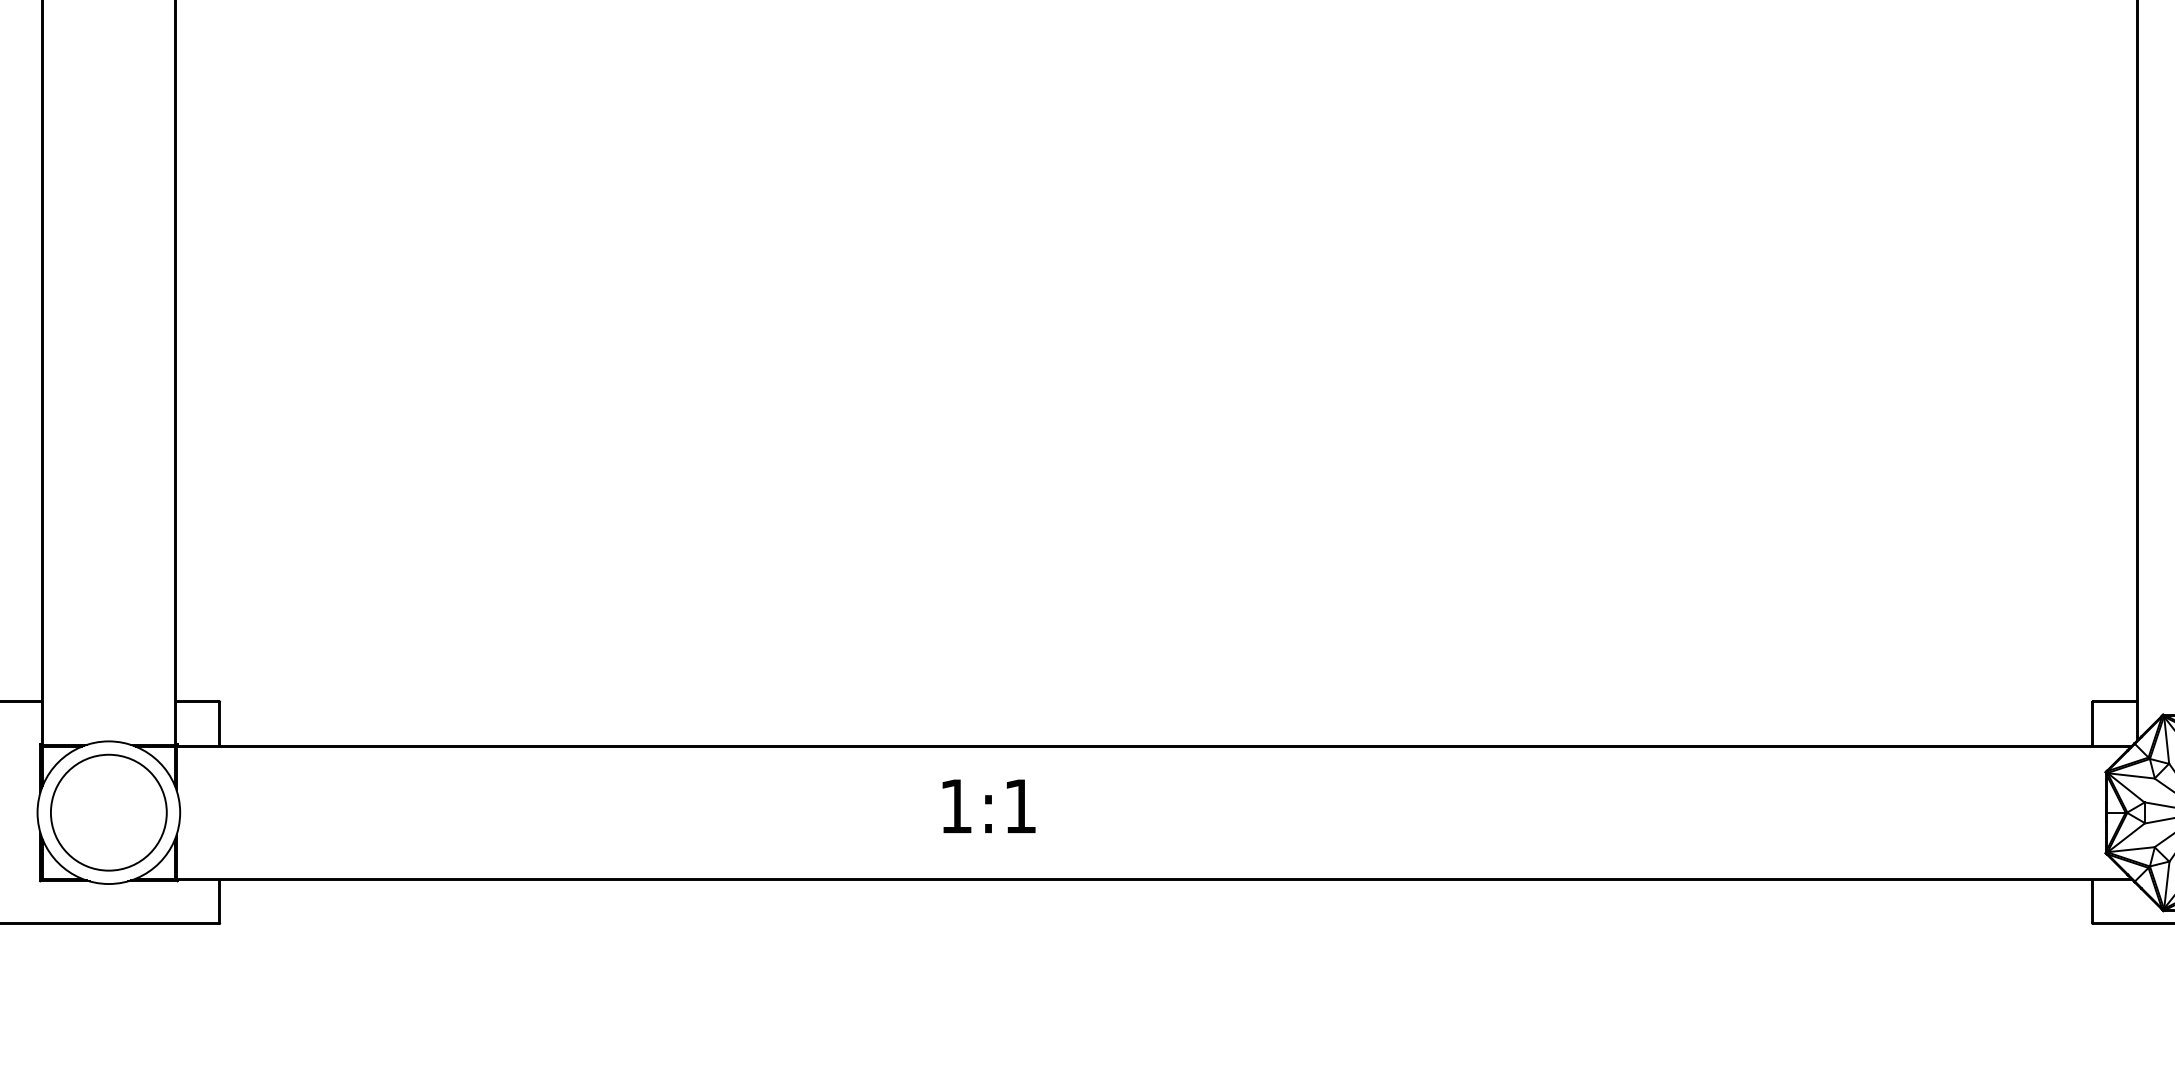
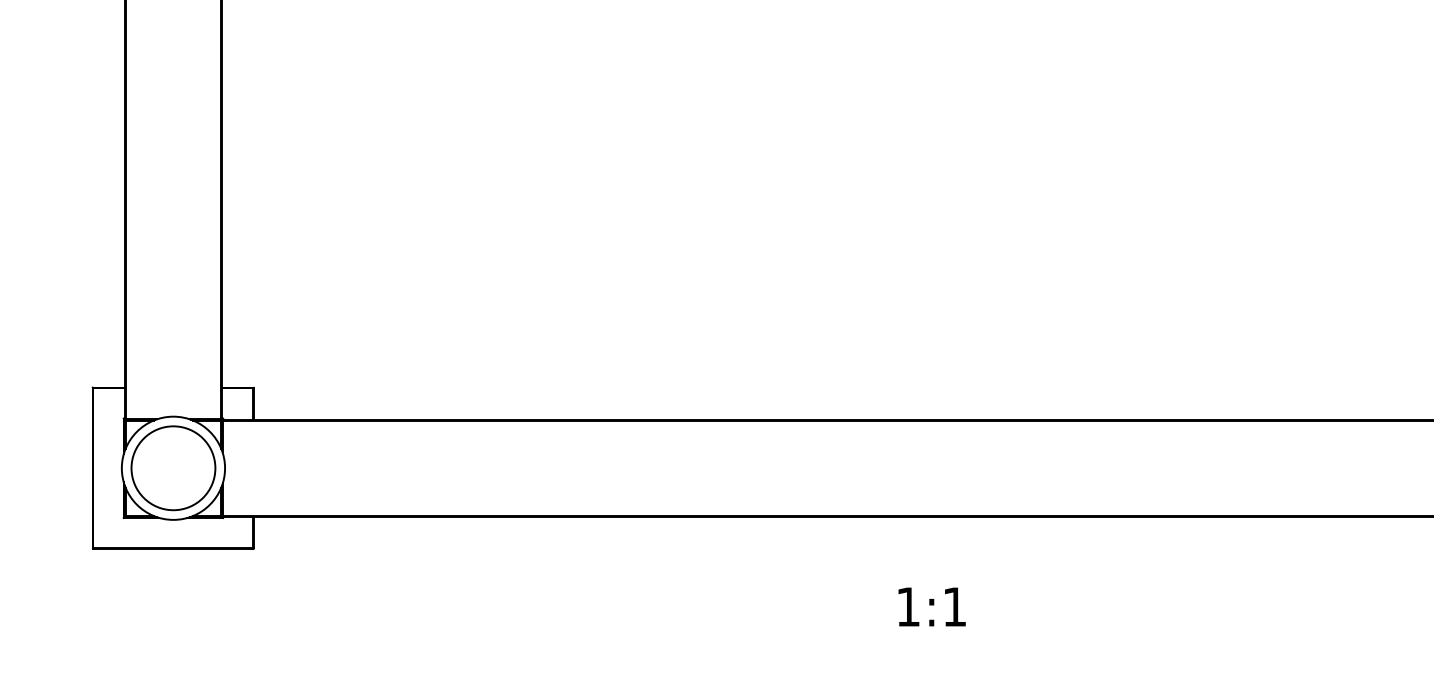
text: (988, 805) -> (931, 606), moved

